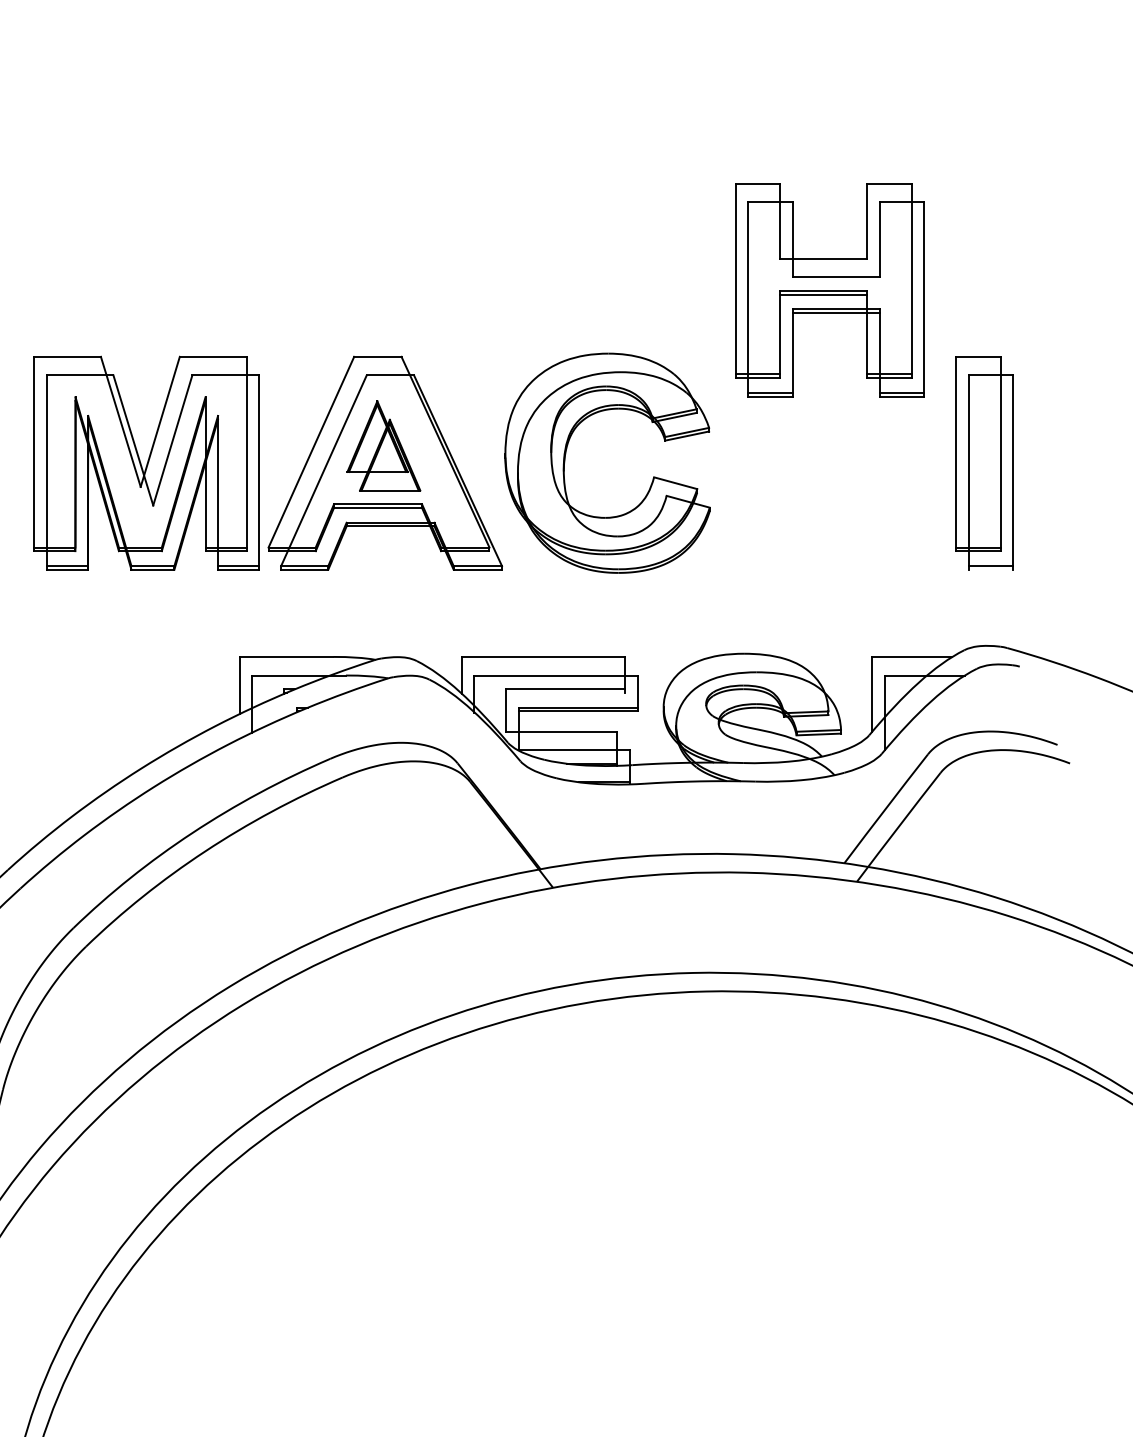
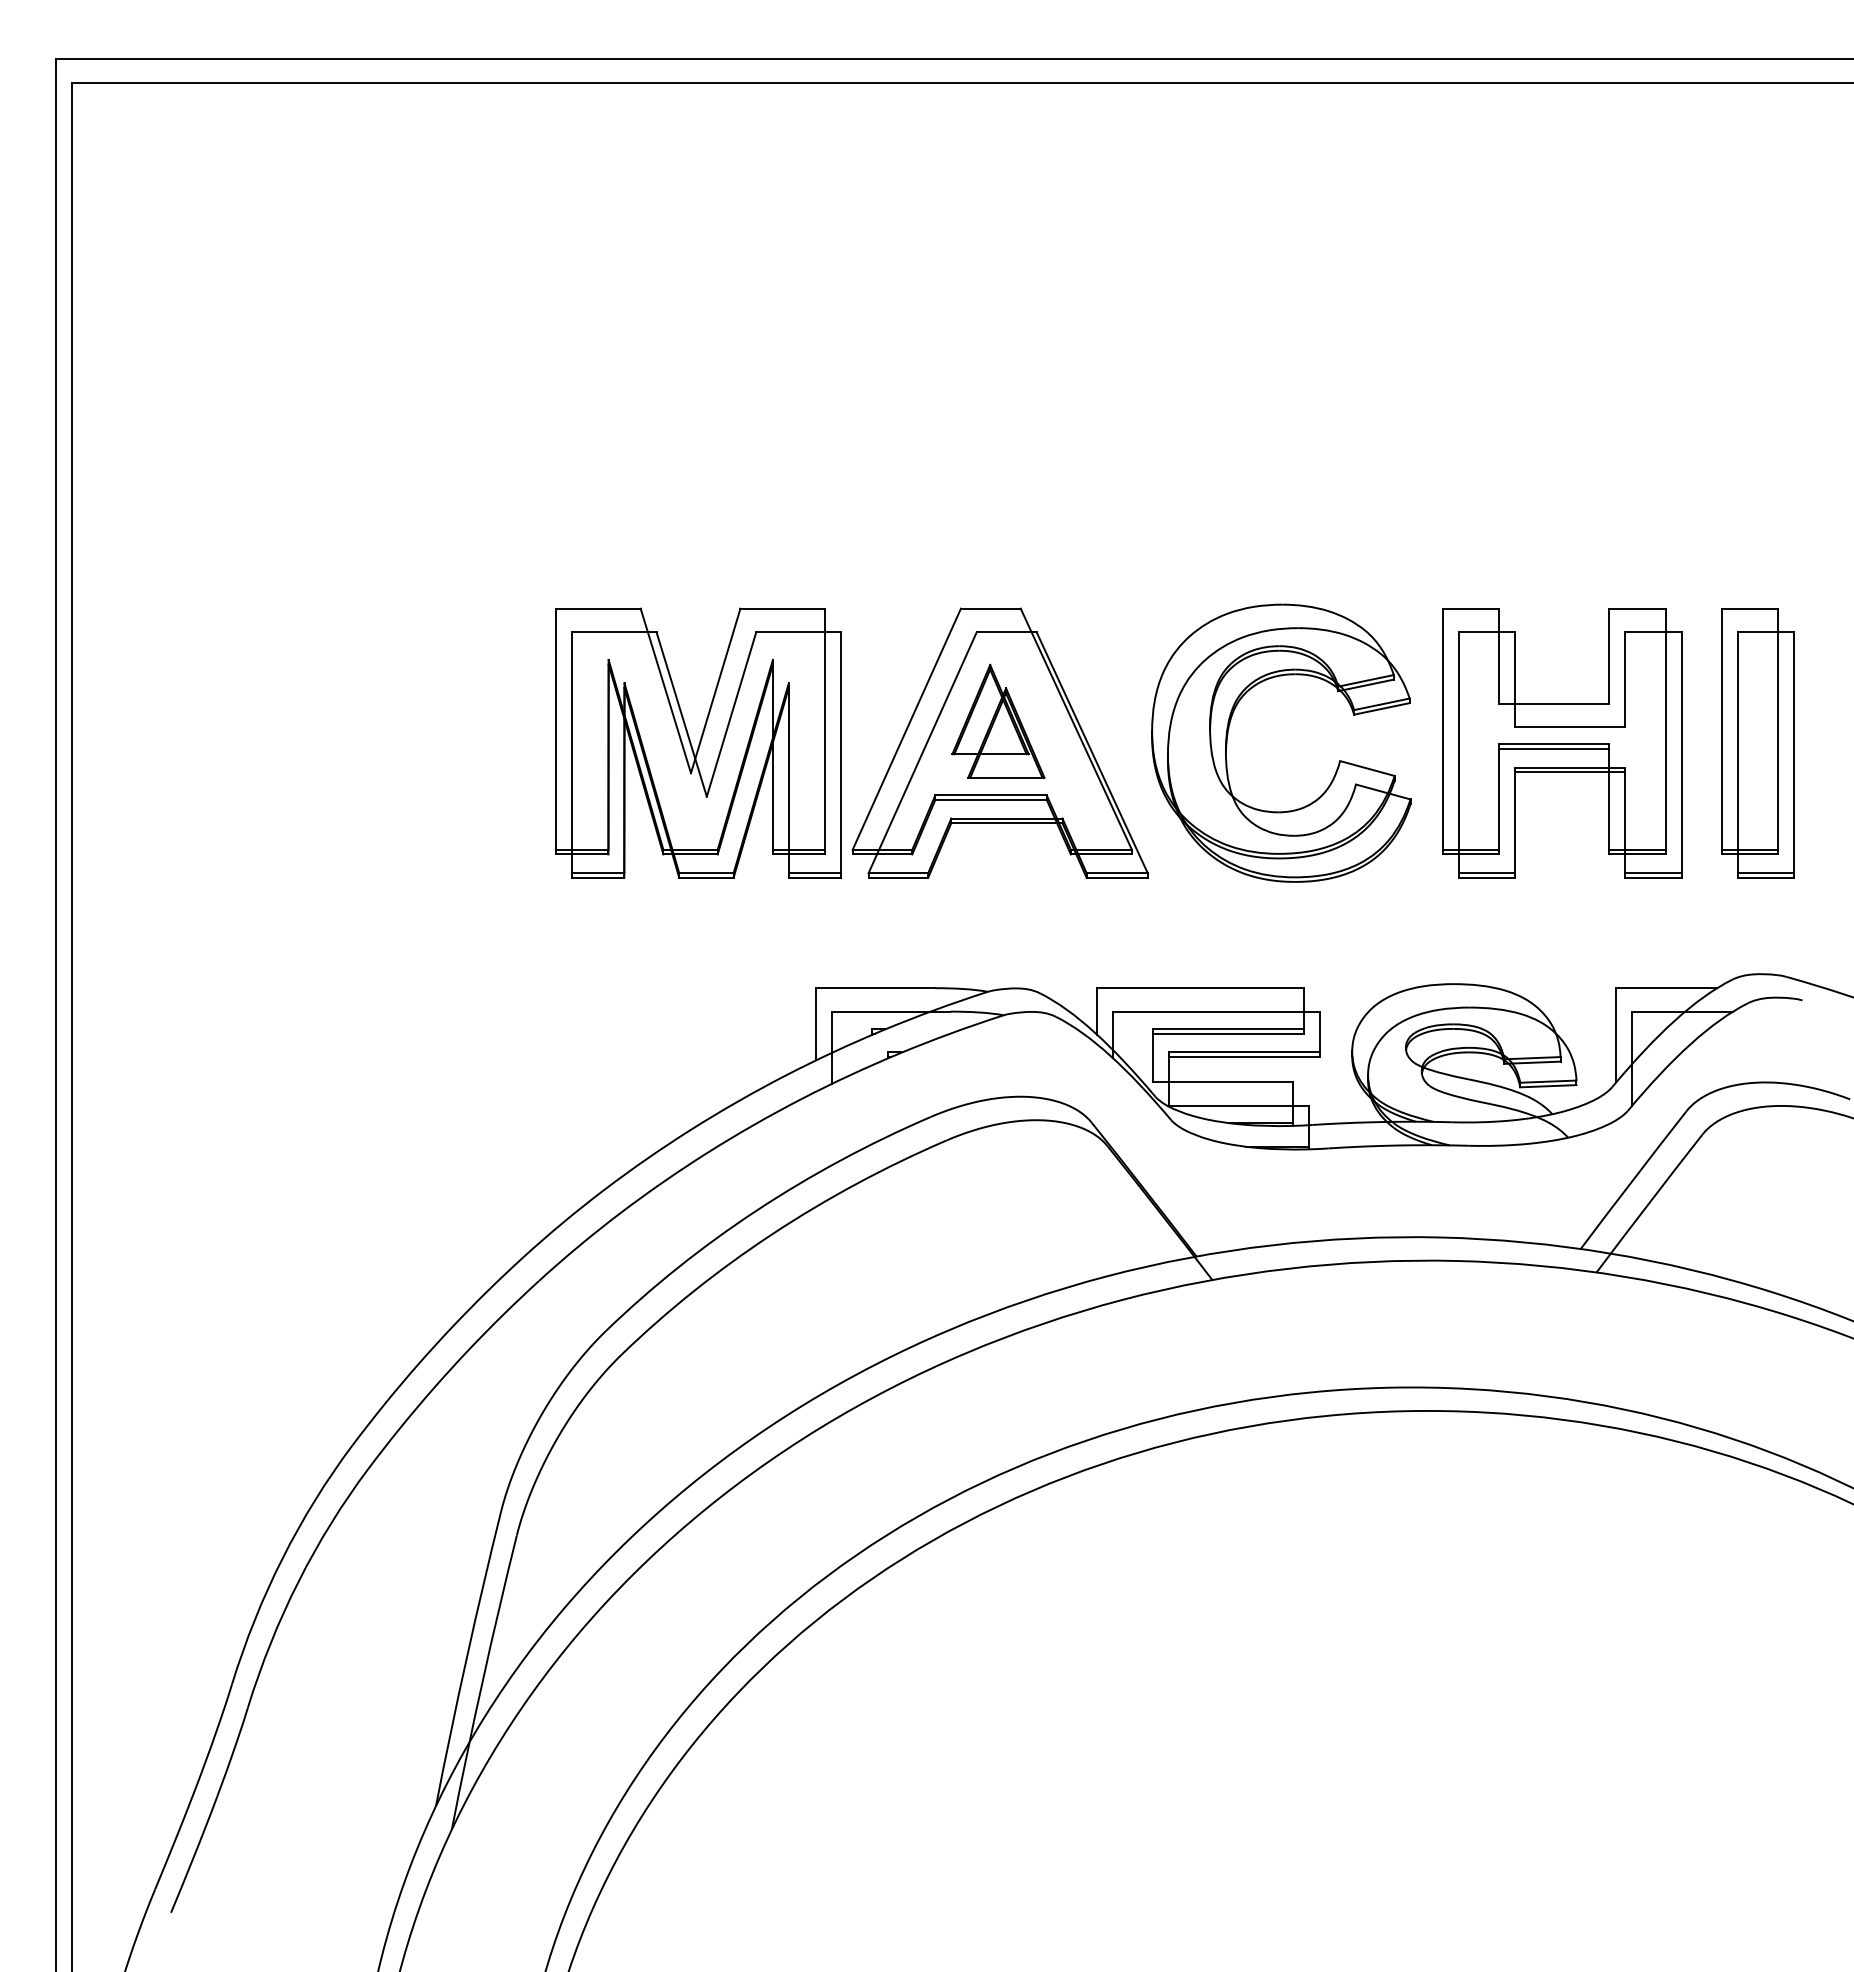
part: (829, 290) -> (1562, 743), moved
line: (990, 569) -> (1765, 877), added
line: (565, 692) -> (1228, 1033), added

